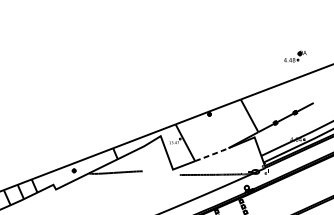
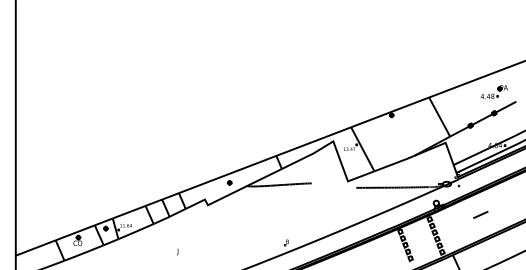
part: (294, 56) -> (493, 92), moved
line: (212, 154) -> (395, 163), dashed -> solid
line: (283, 197) -> (480, 214), added

